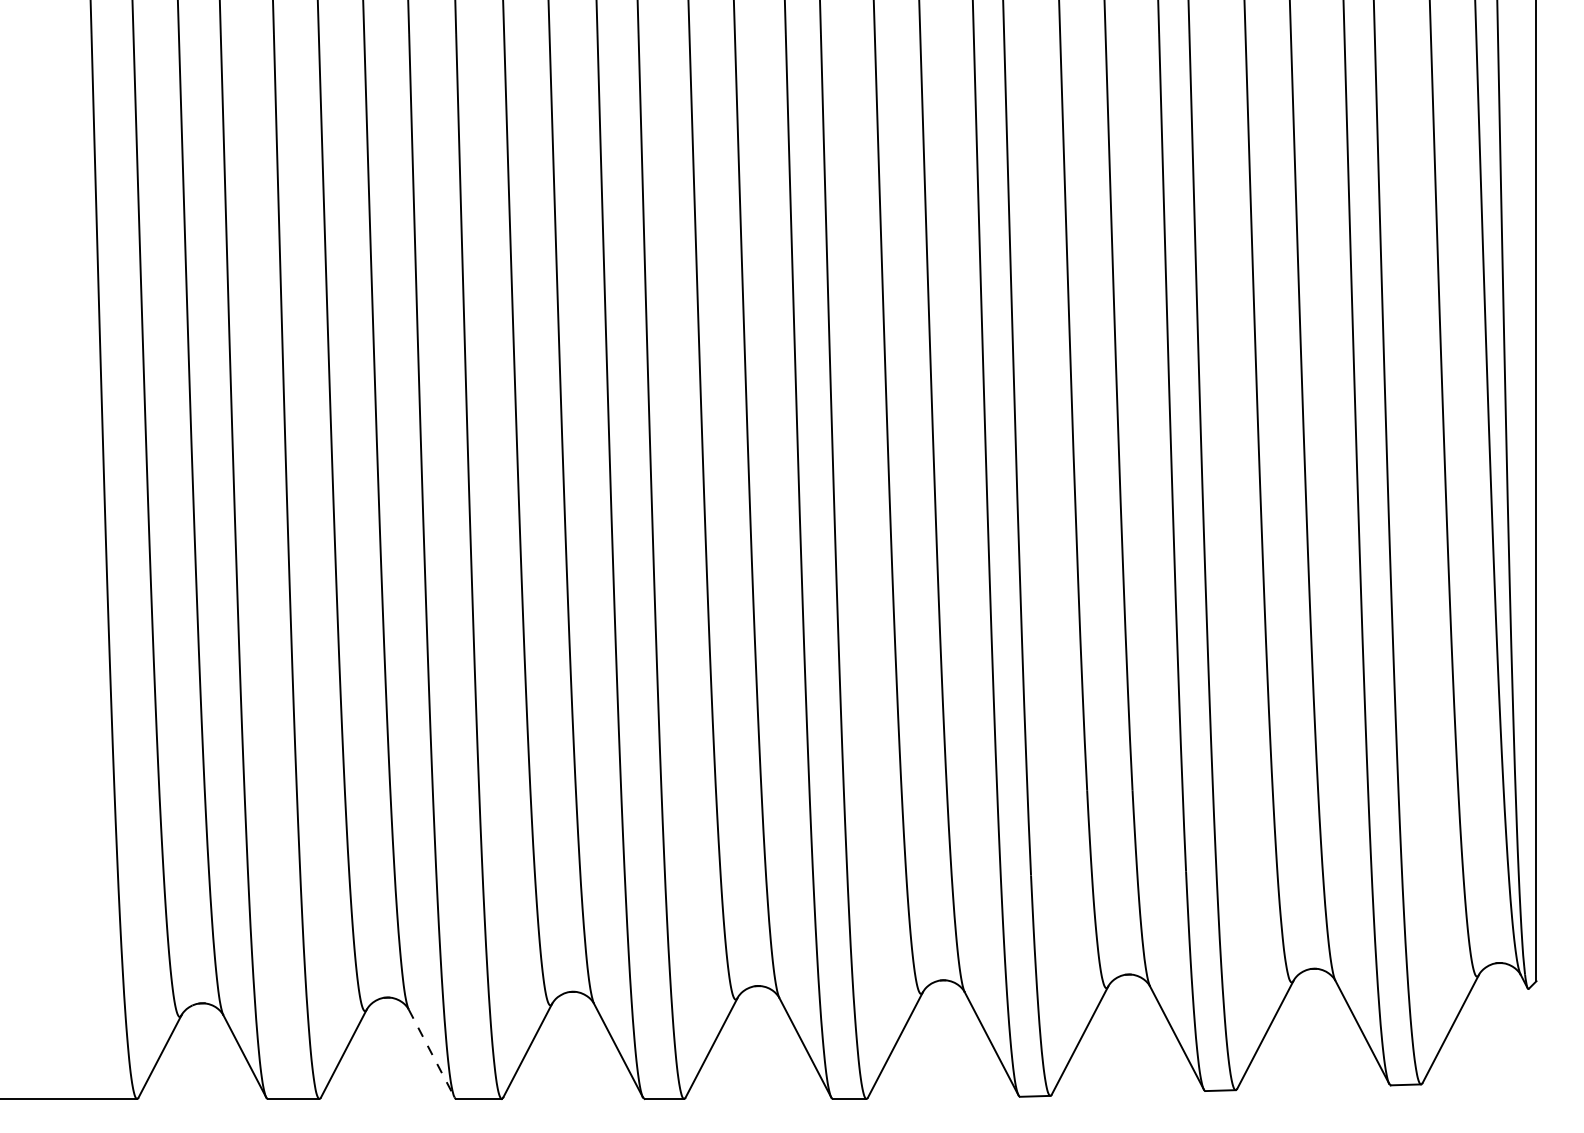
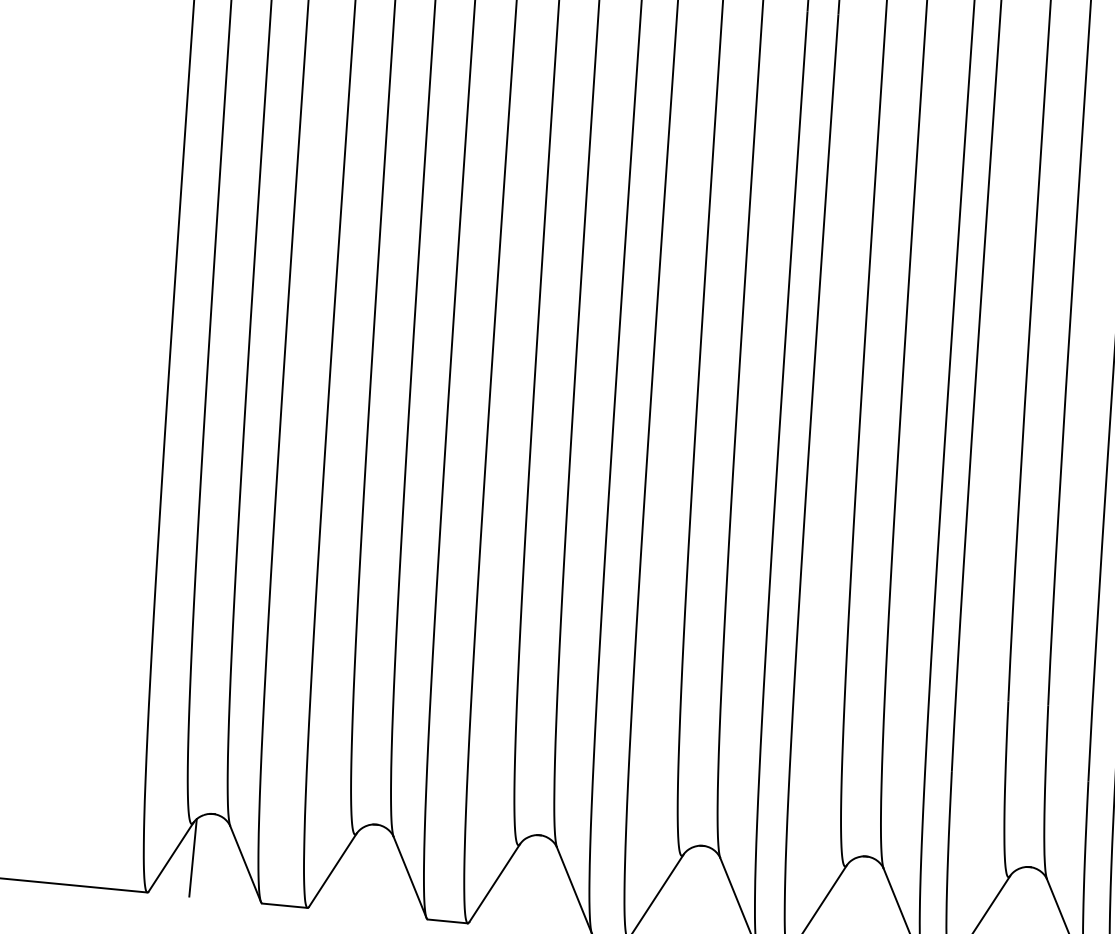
line: (431, 1053) -> (409, 877), dashed -> solid
line: (184, 1054) -> (192, 857), added

